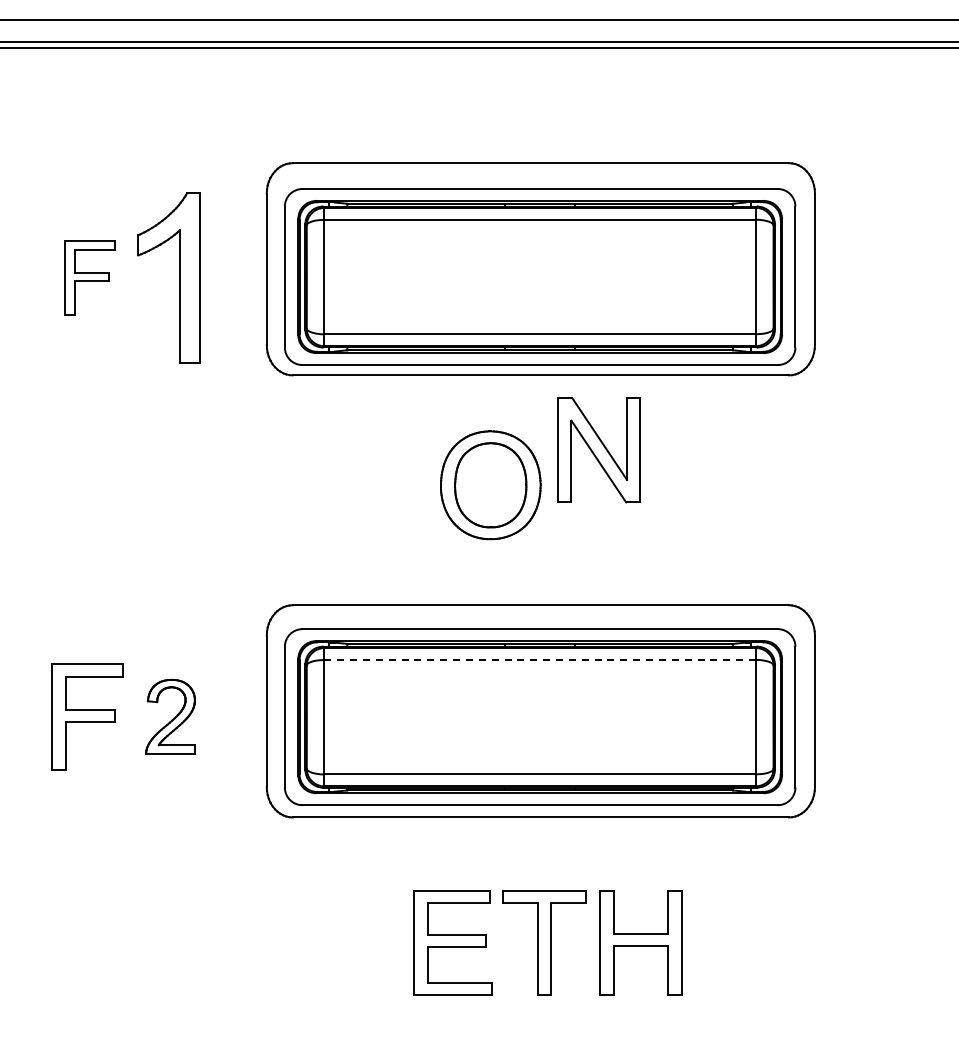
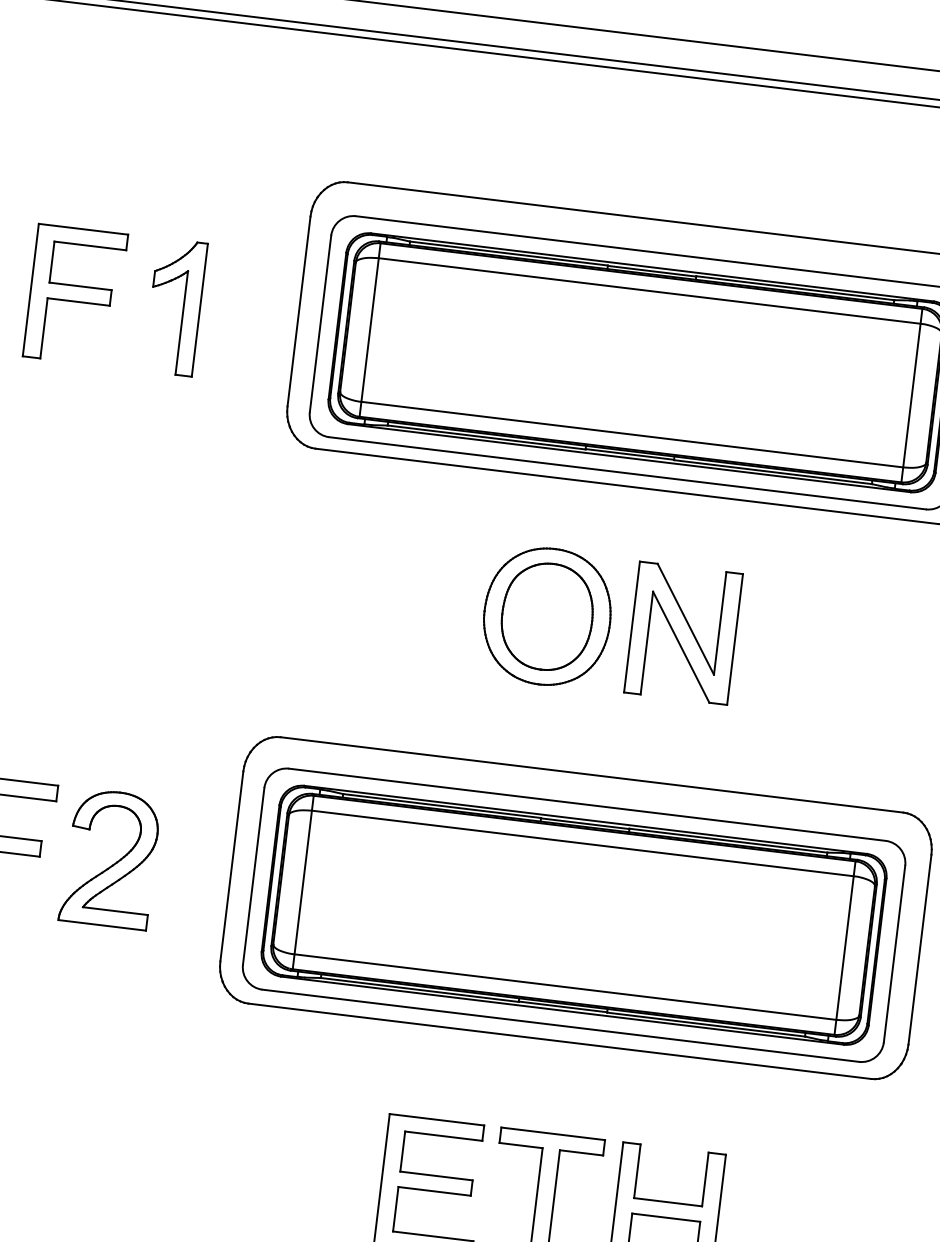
part: (89, 277) -> (75, 294), size x1.43
part: (169, 277) -> (175, 307), size x0.62
part: (598, 450) -> (682, 633), moved
line: (540, 659) -> (583, 842), dashed -> solid
part: (170, 716) -> (110, 858), size x1.43

